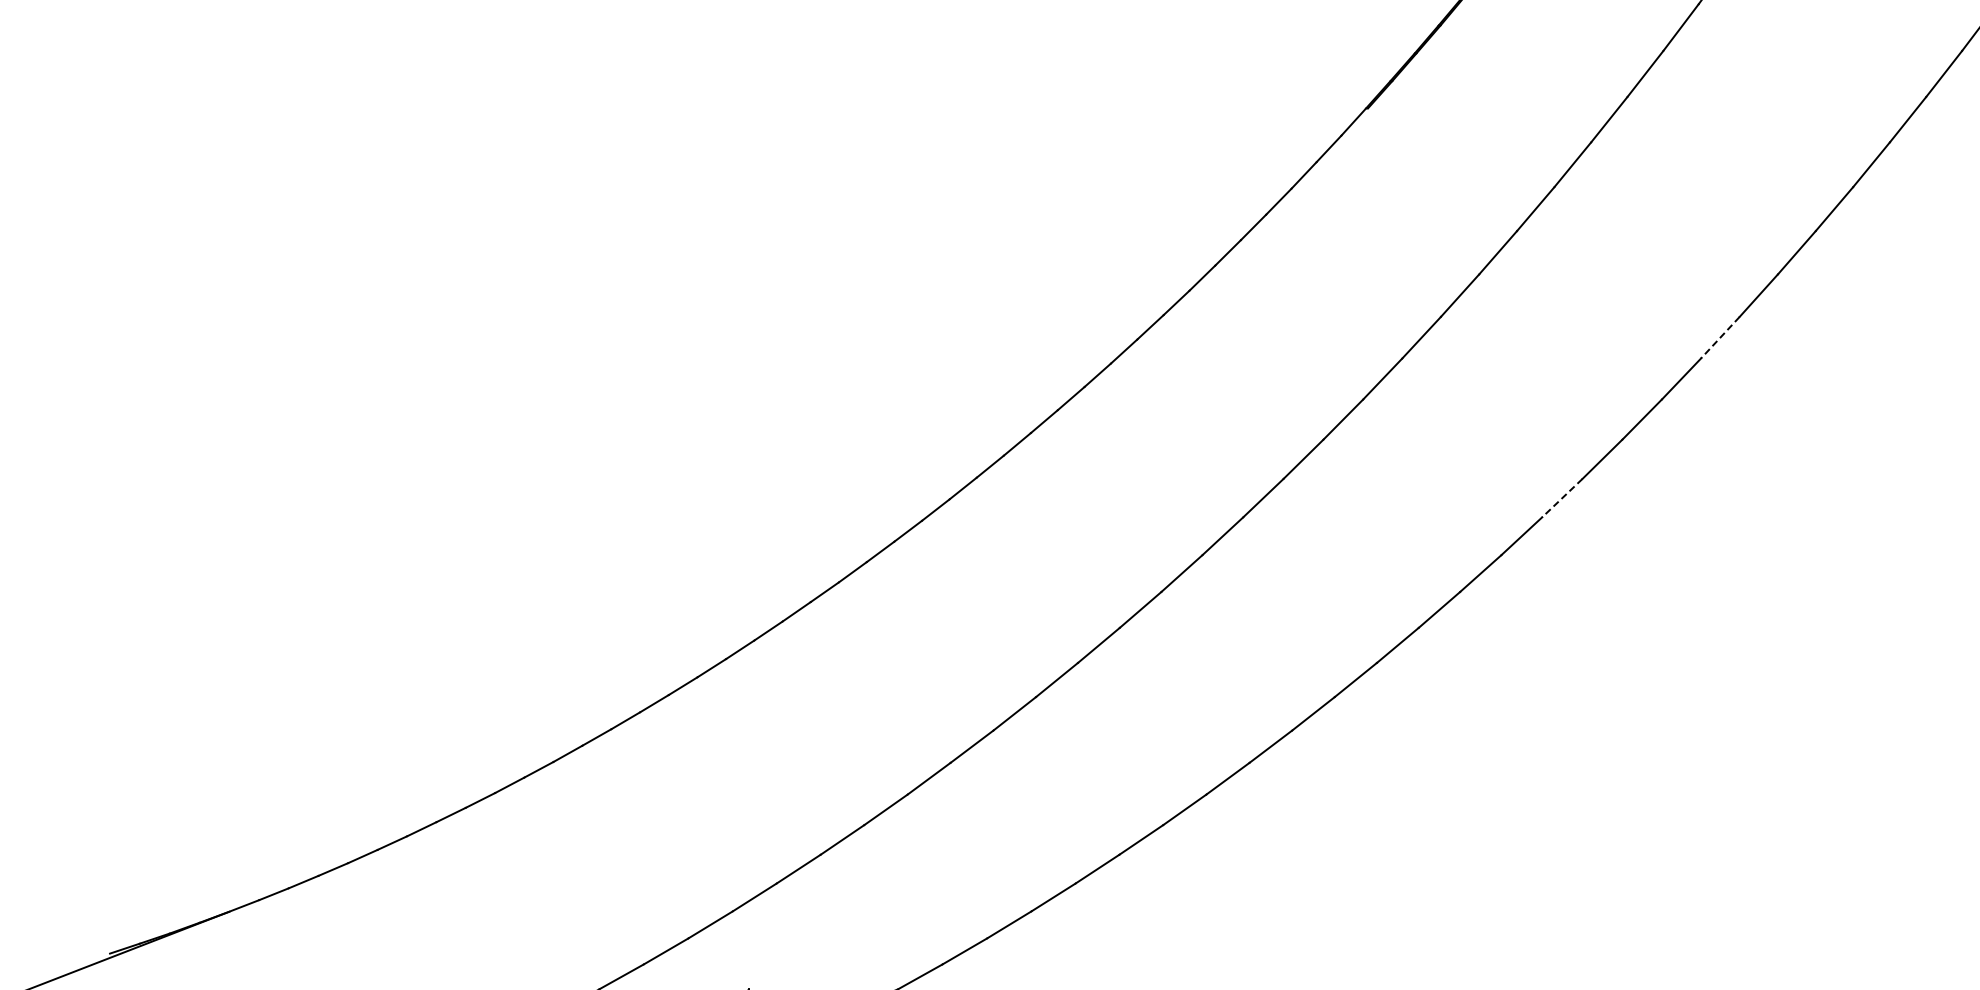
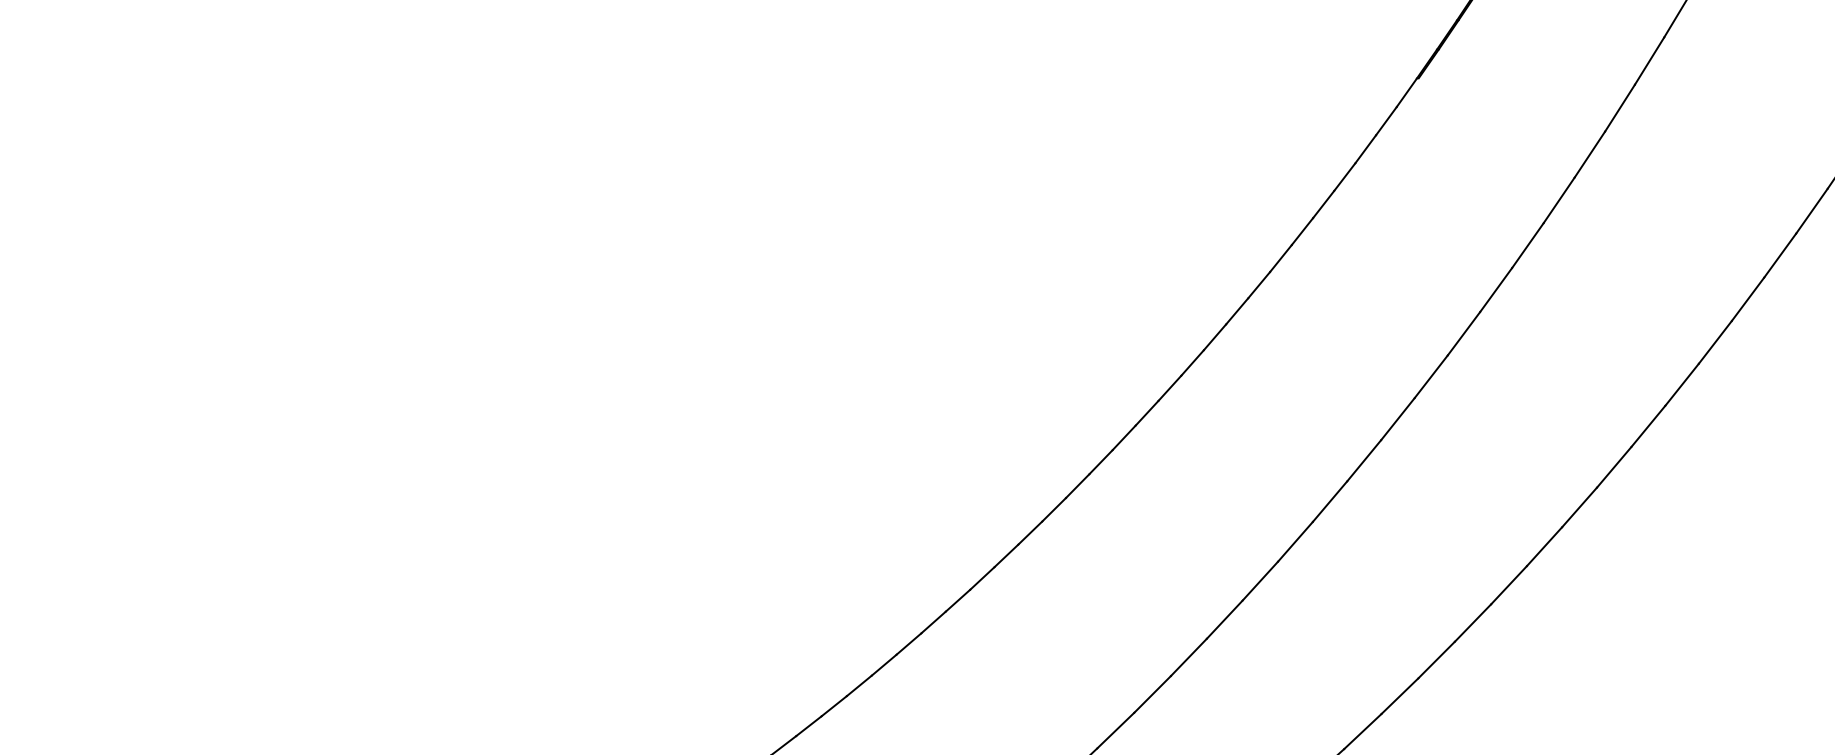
line: (1720, 338) -> (1780, 256), dashed -> solid
line: (1562, 498) -> (1648, 426), dashed -> solid

